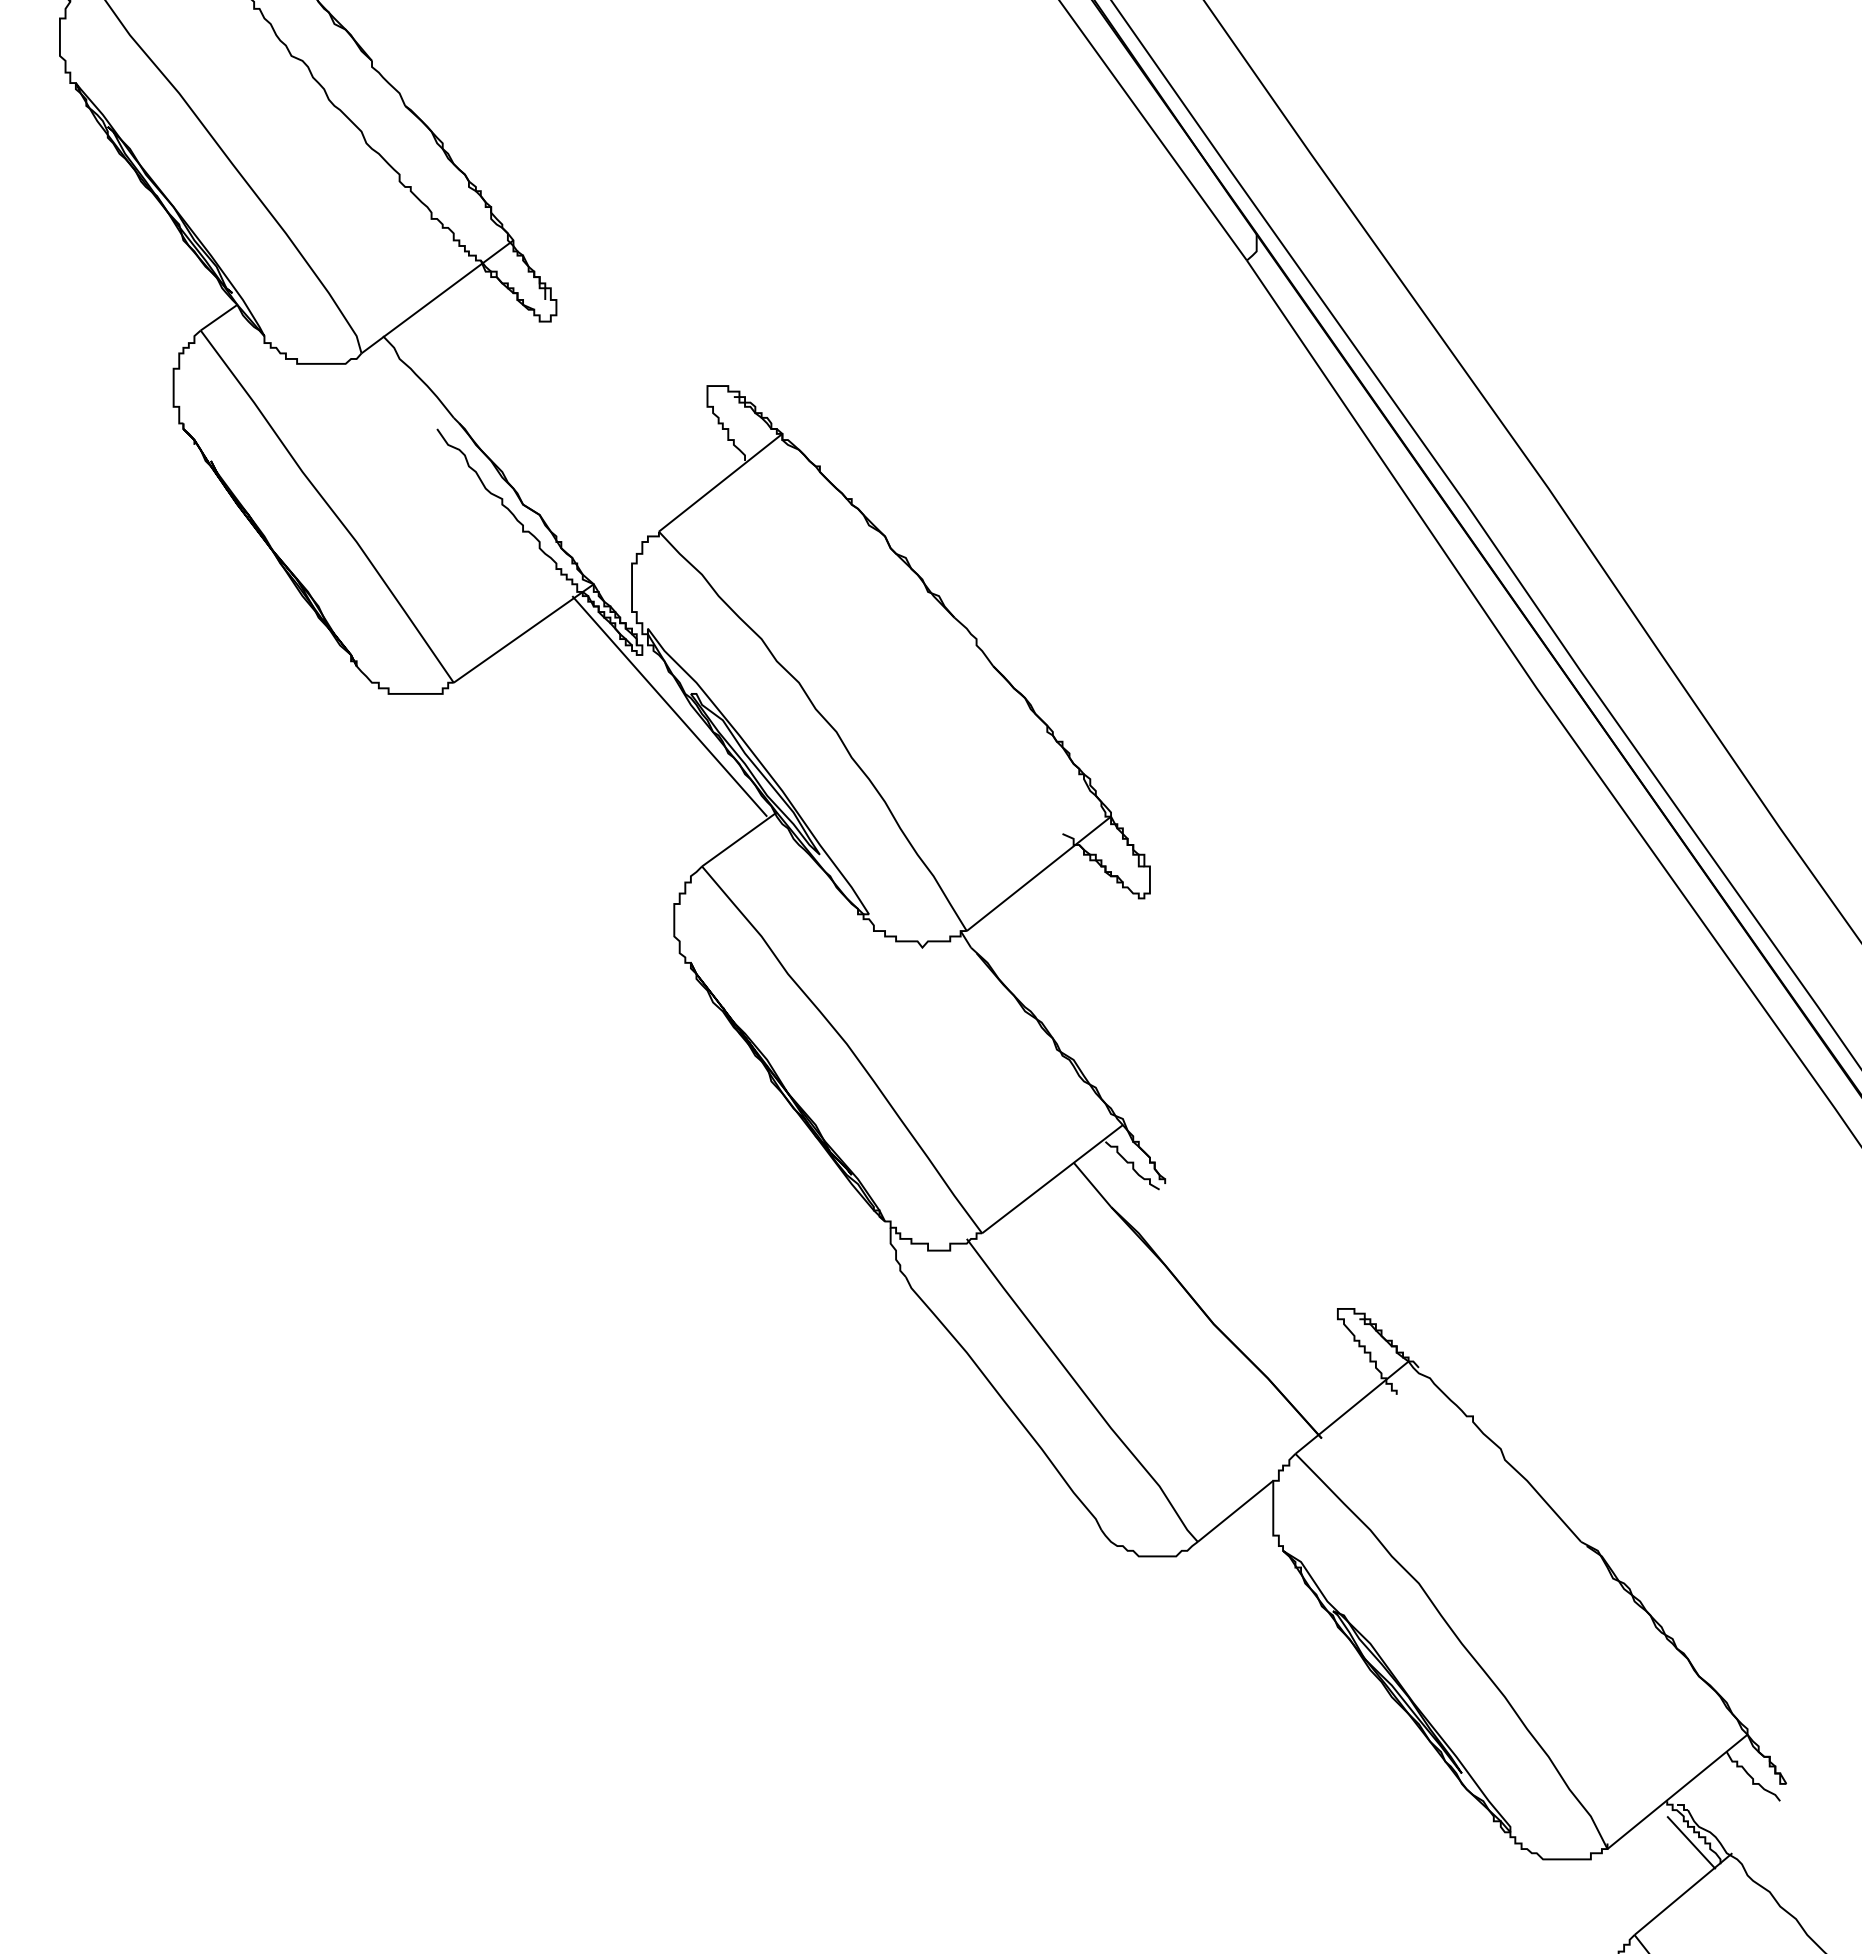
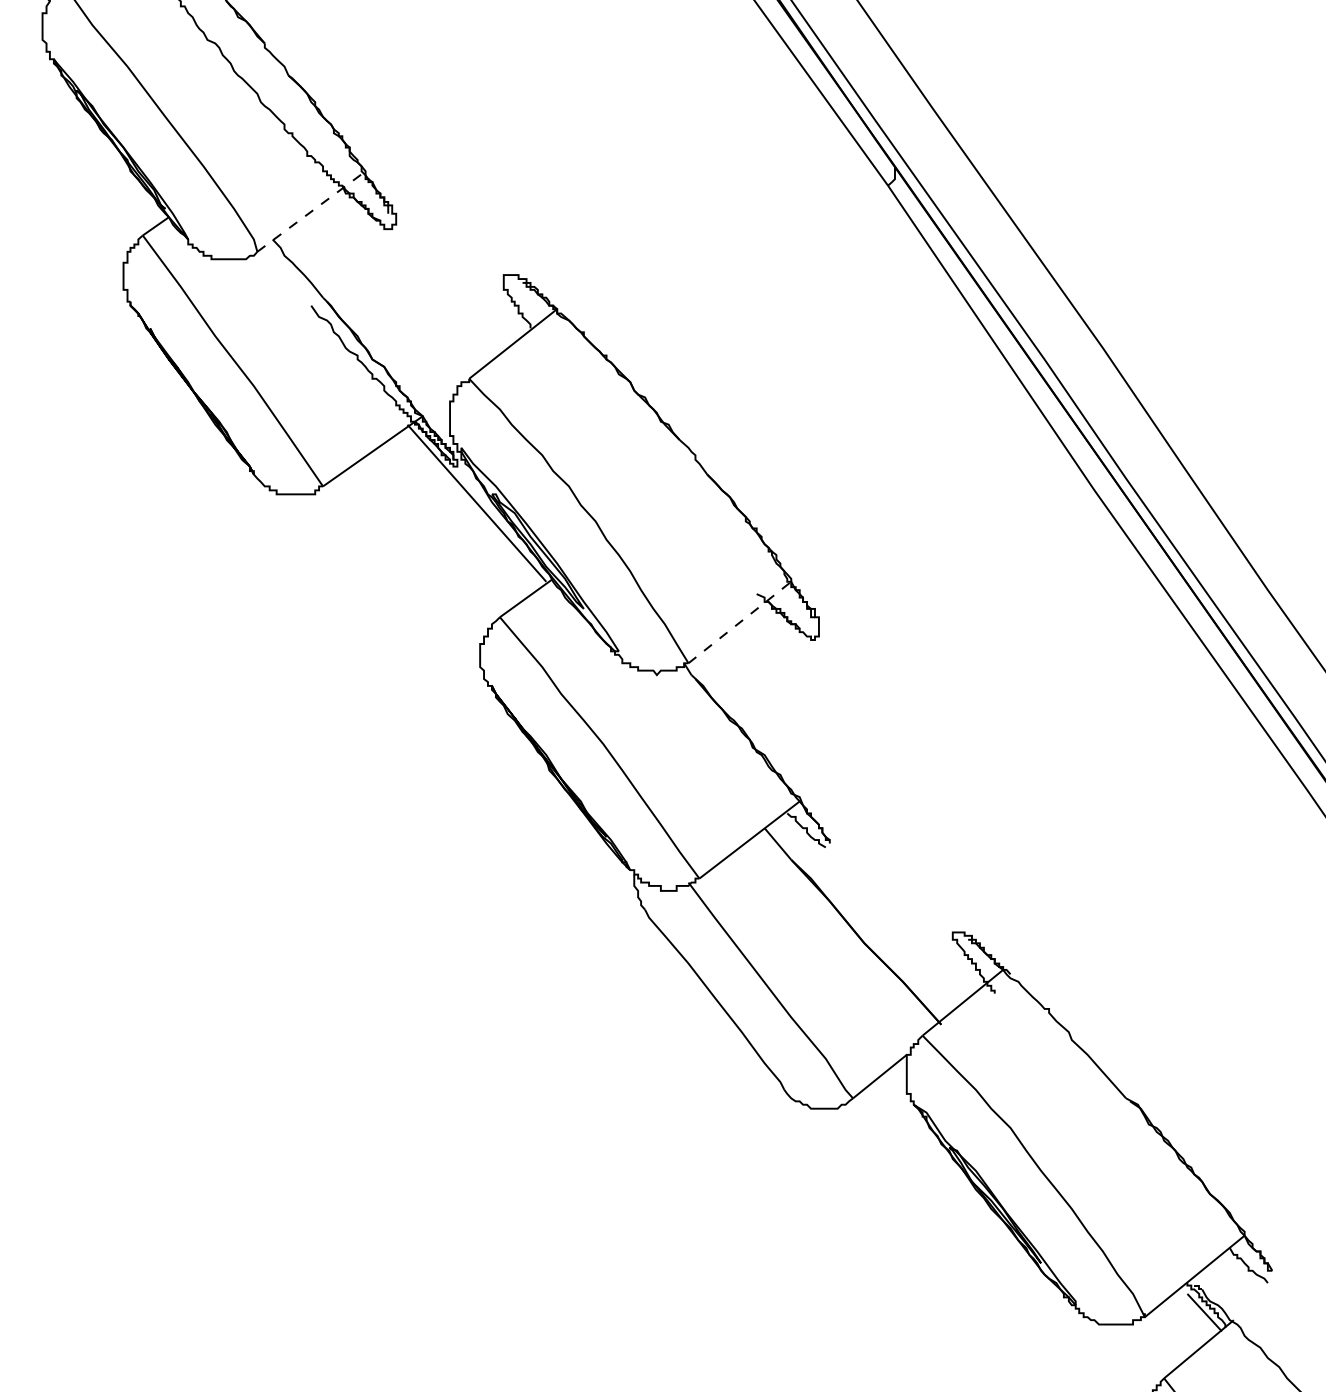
line: (437, 296) -> (311, 211), solid -> dashed
line: (1039, 873) -> (740, 622), solid -> dashed

